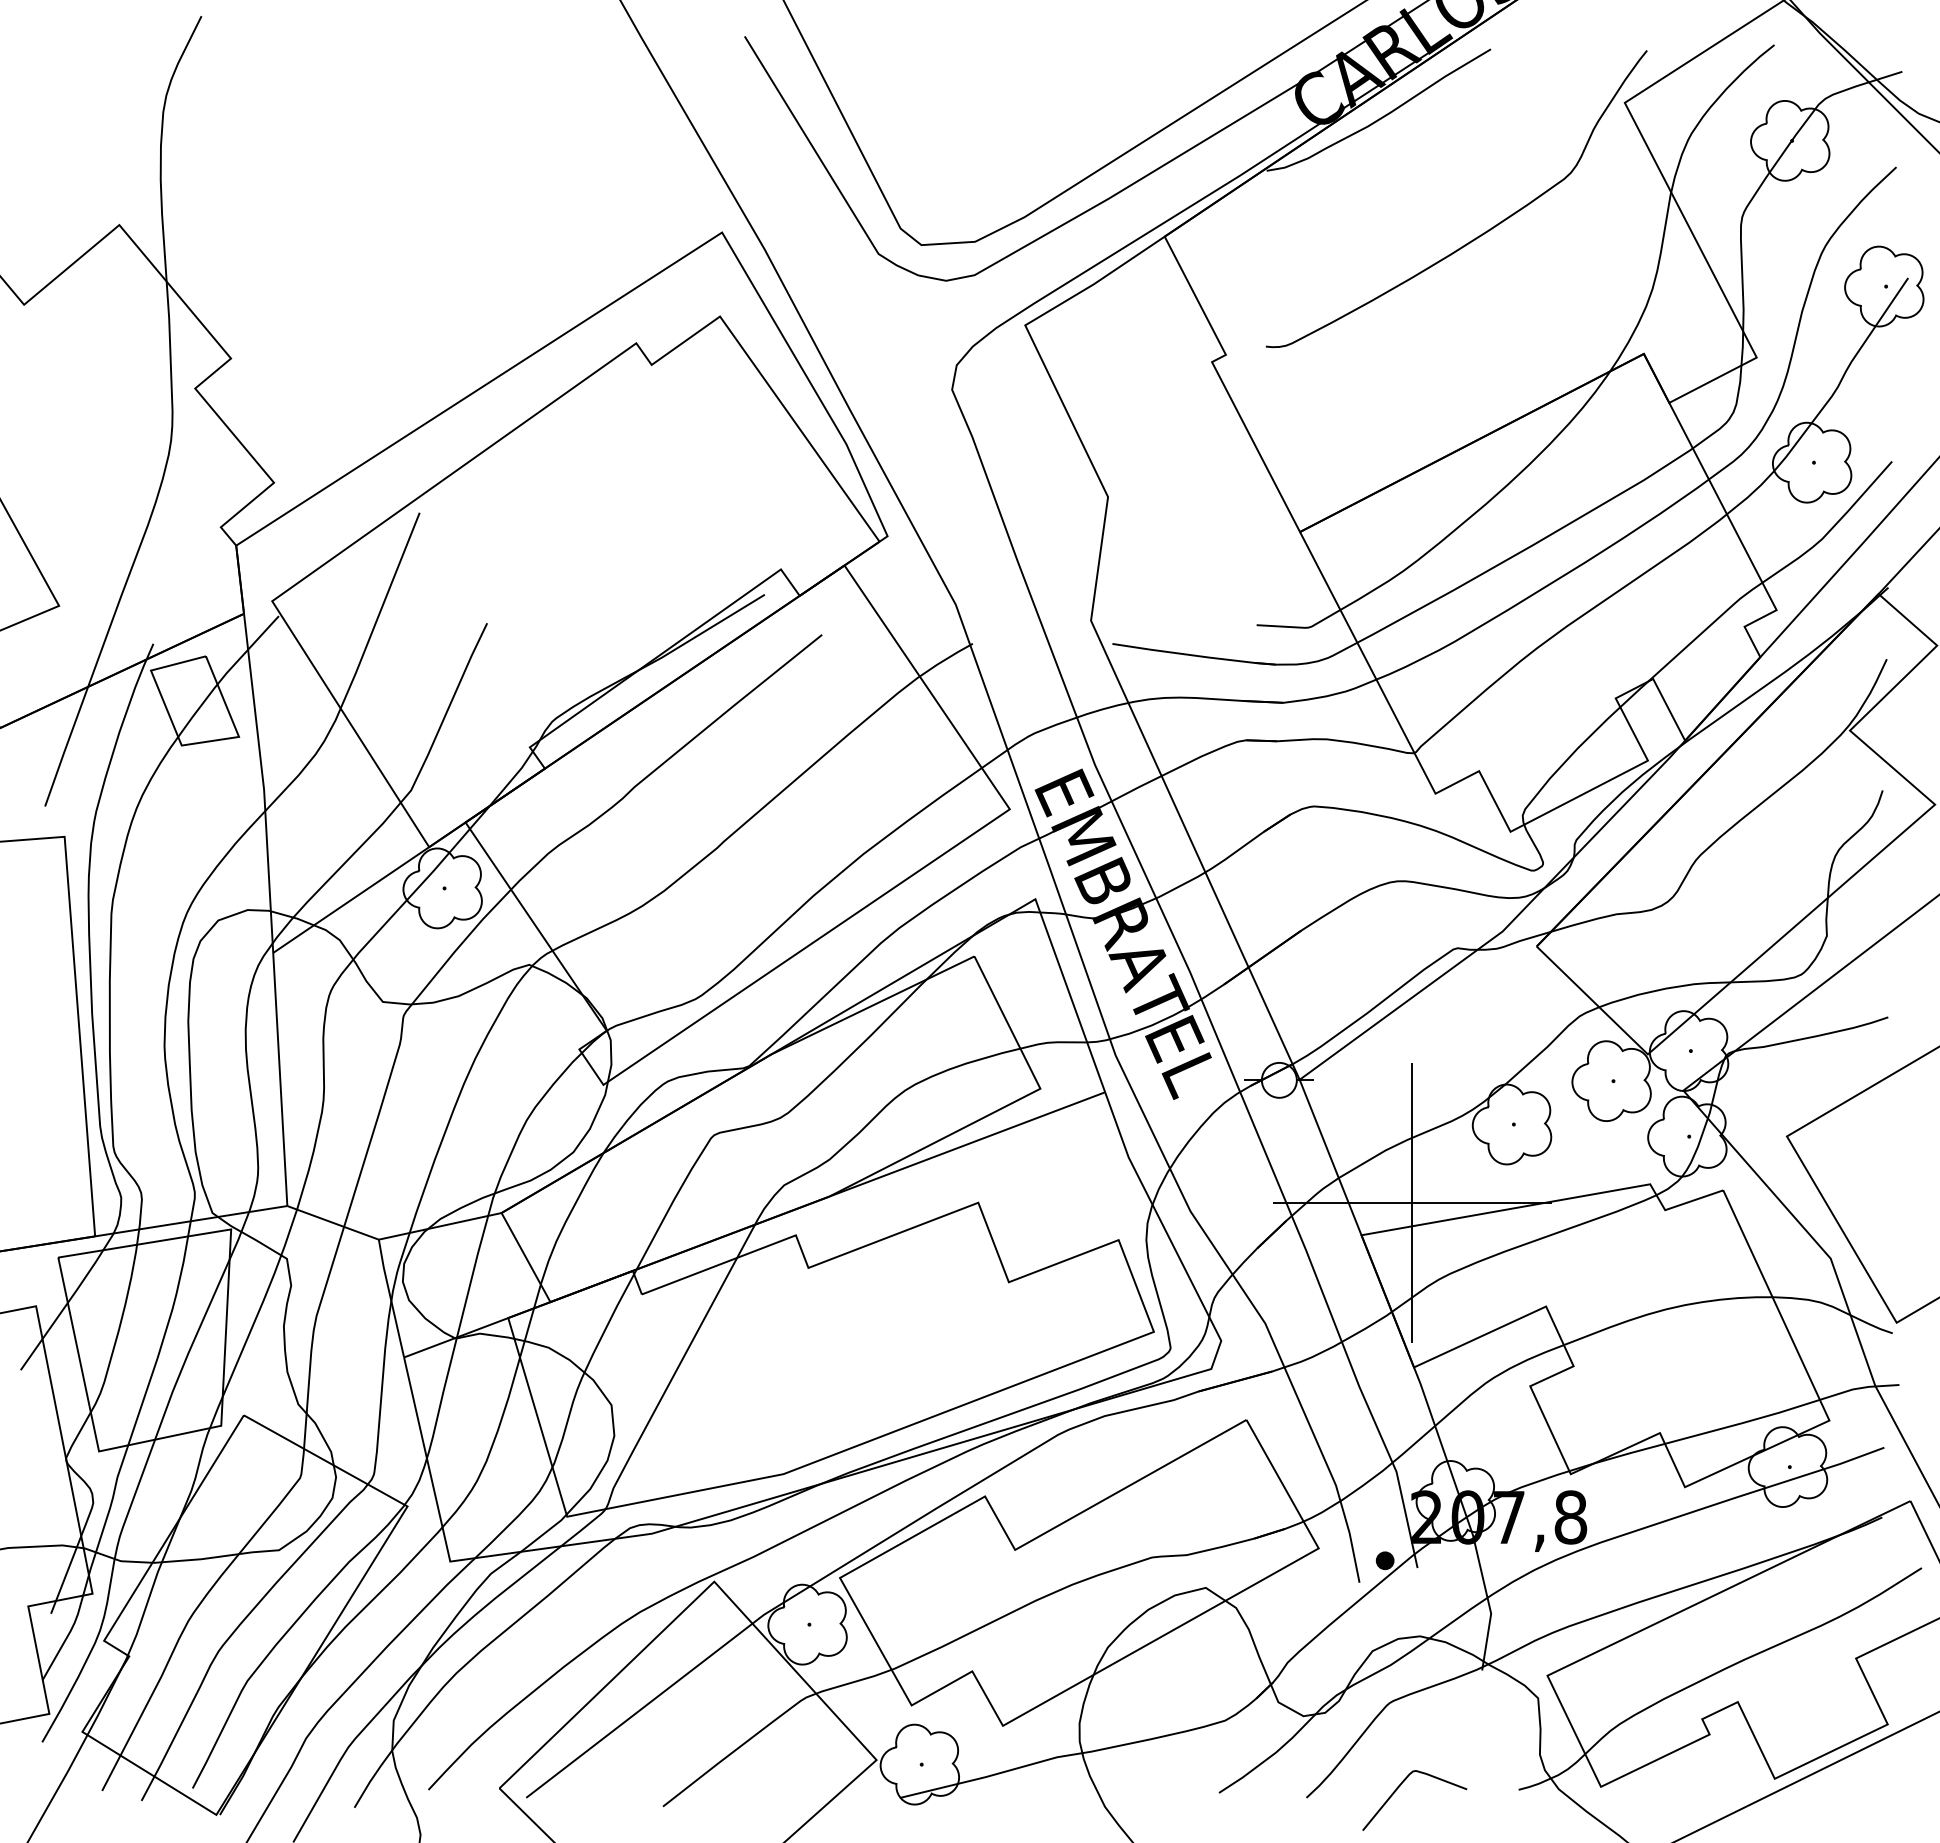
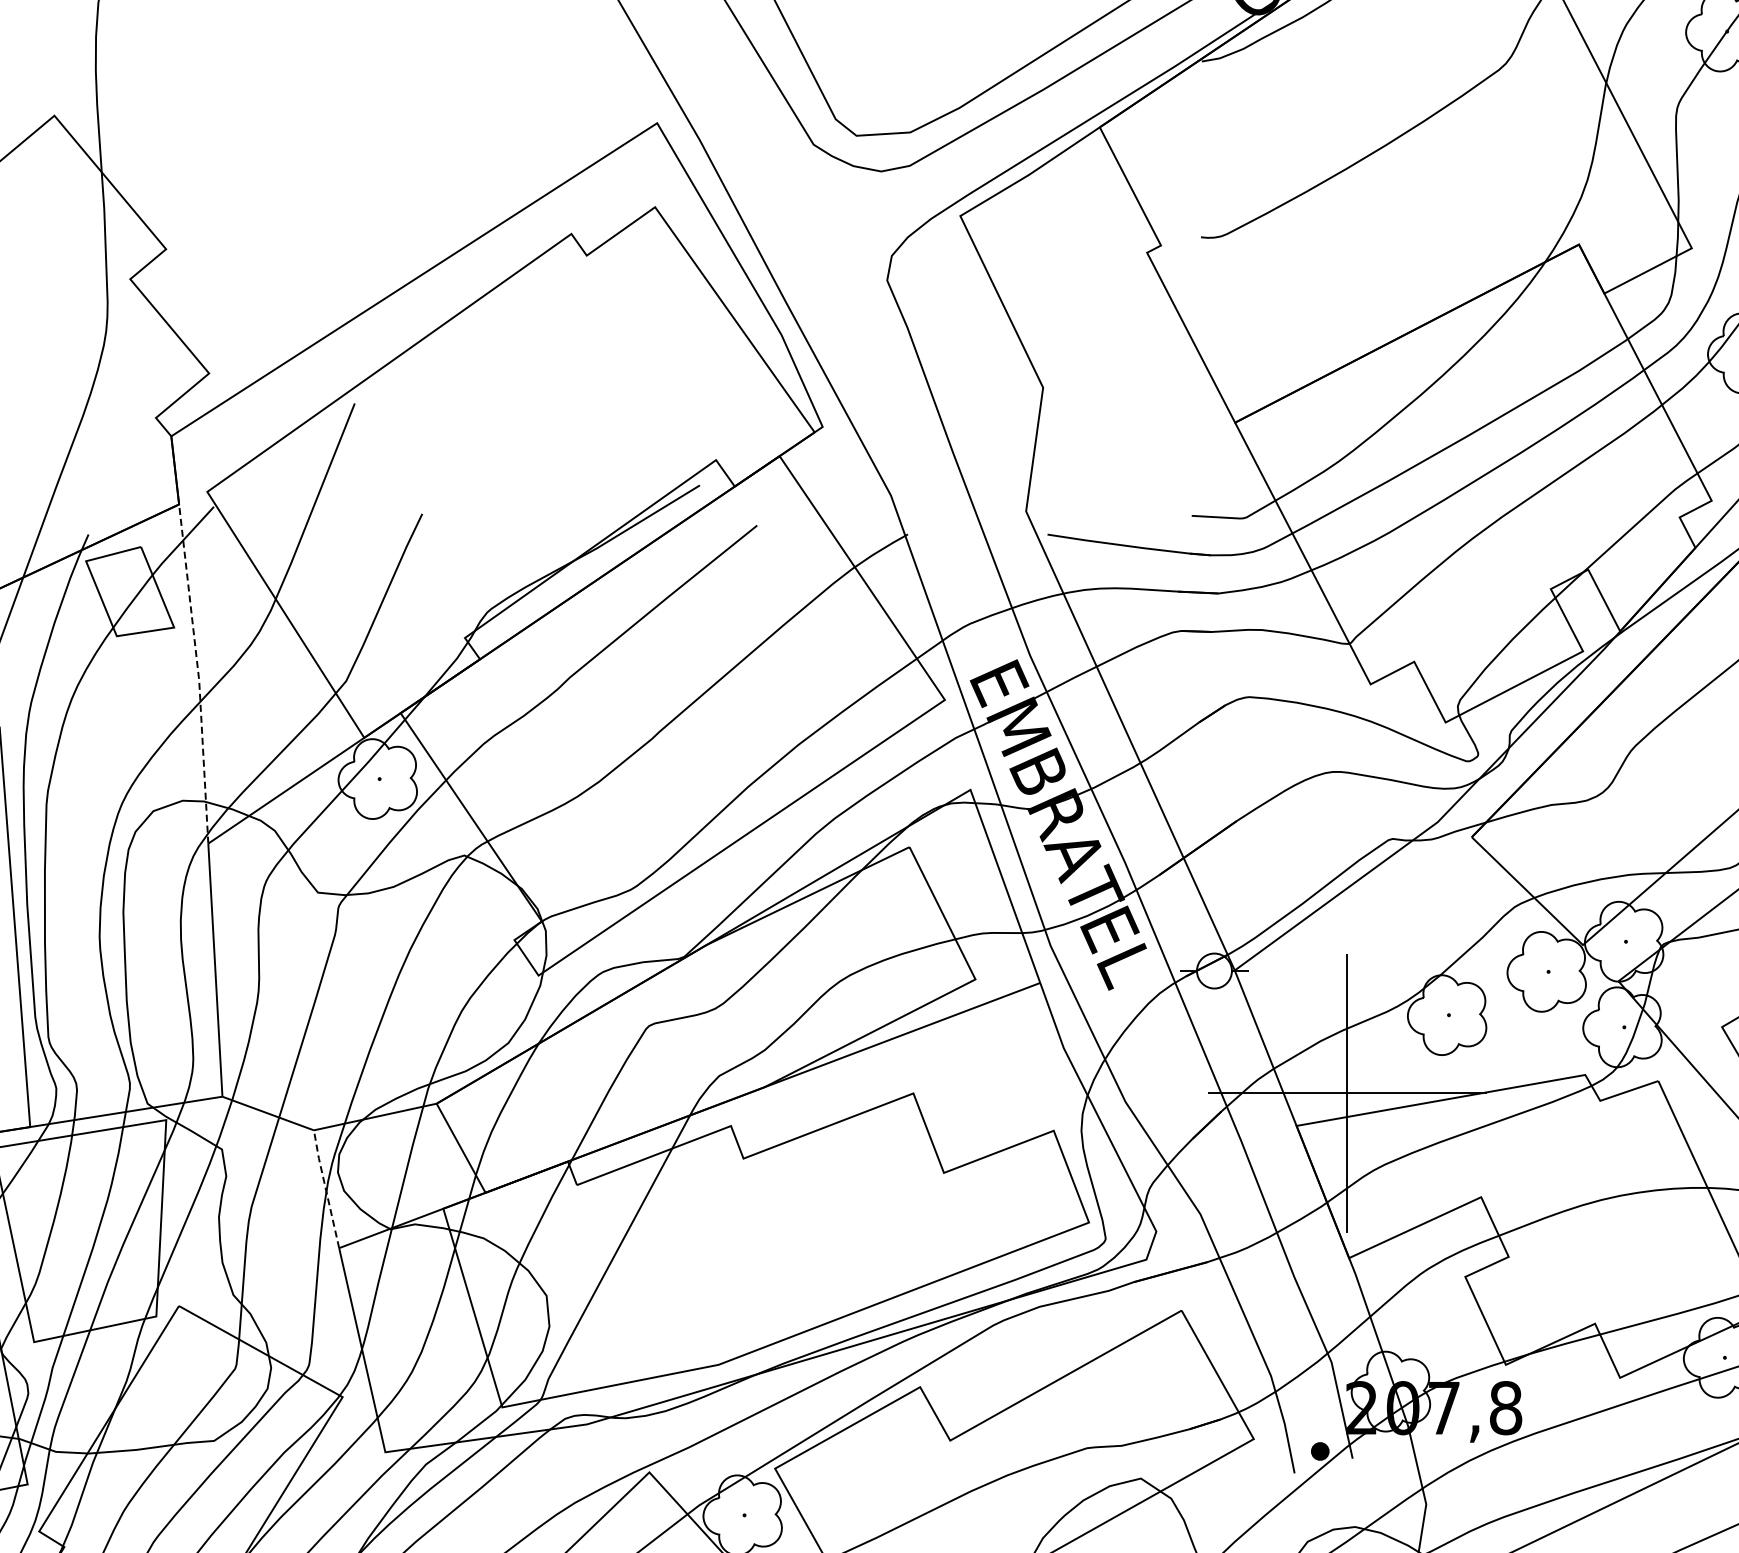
line: (263, 782) -> (198, 673), solid -> dashed
line: (390, 1297) -> (325, 1188), solid -> dashed

